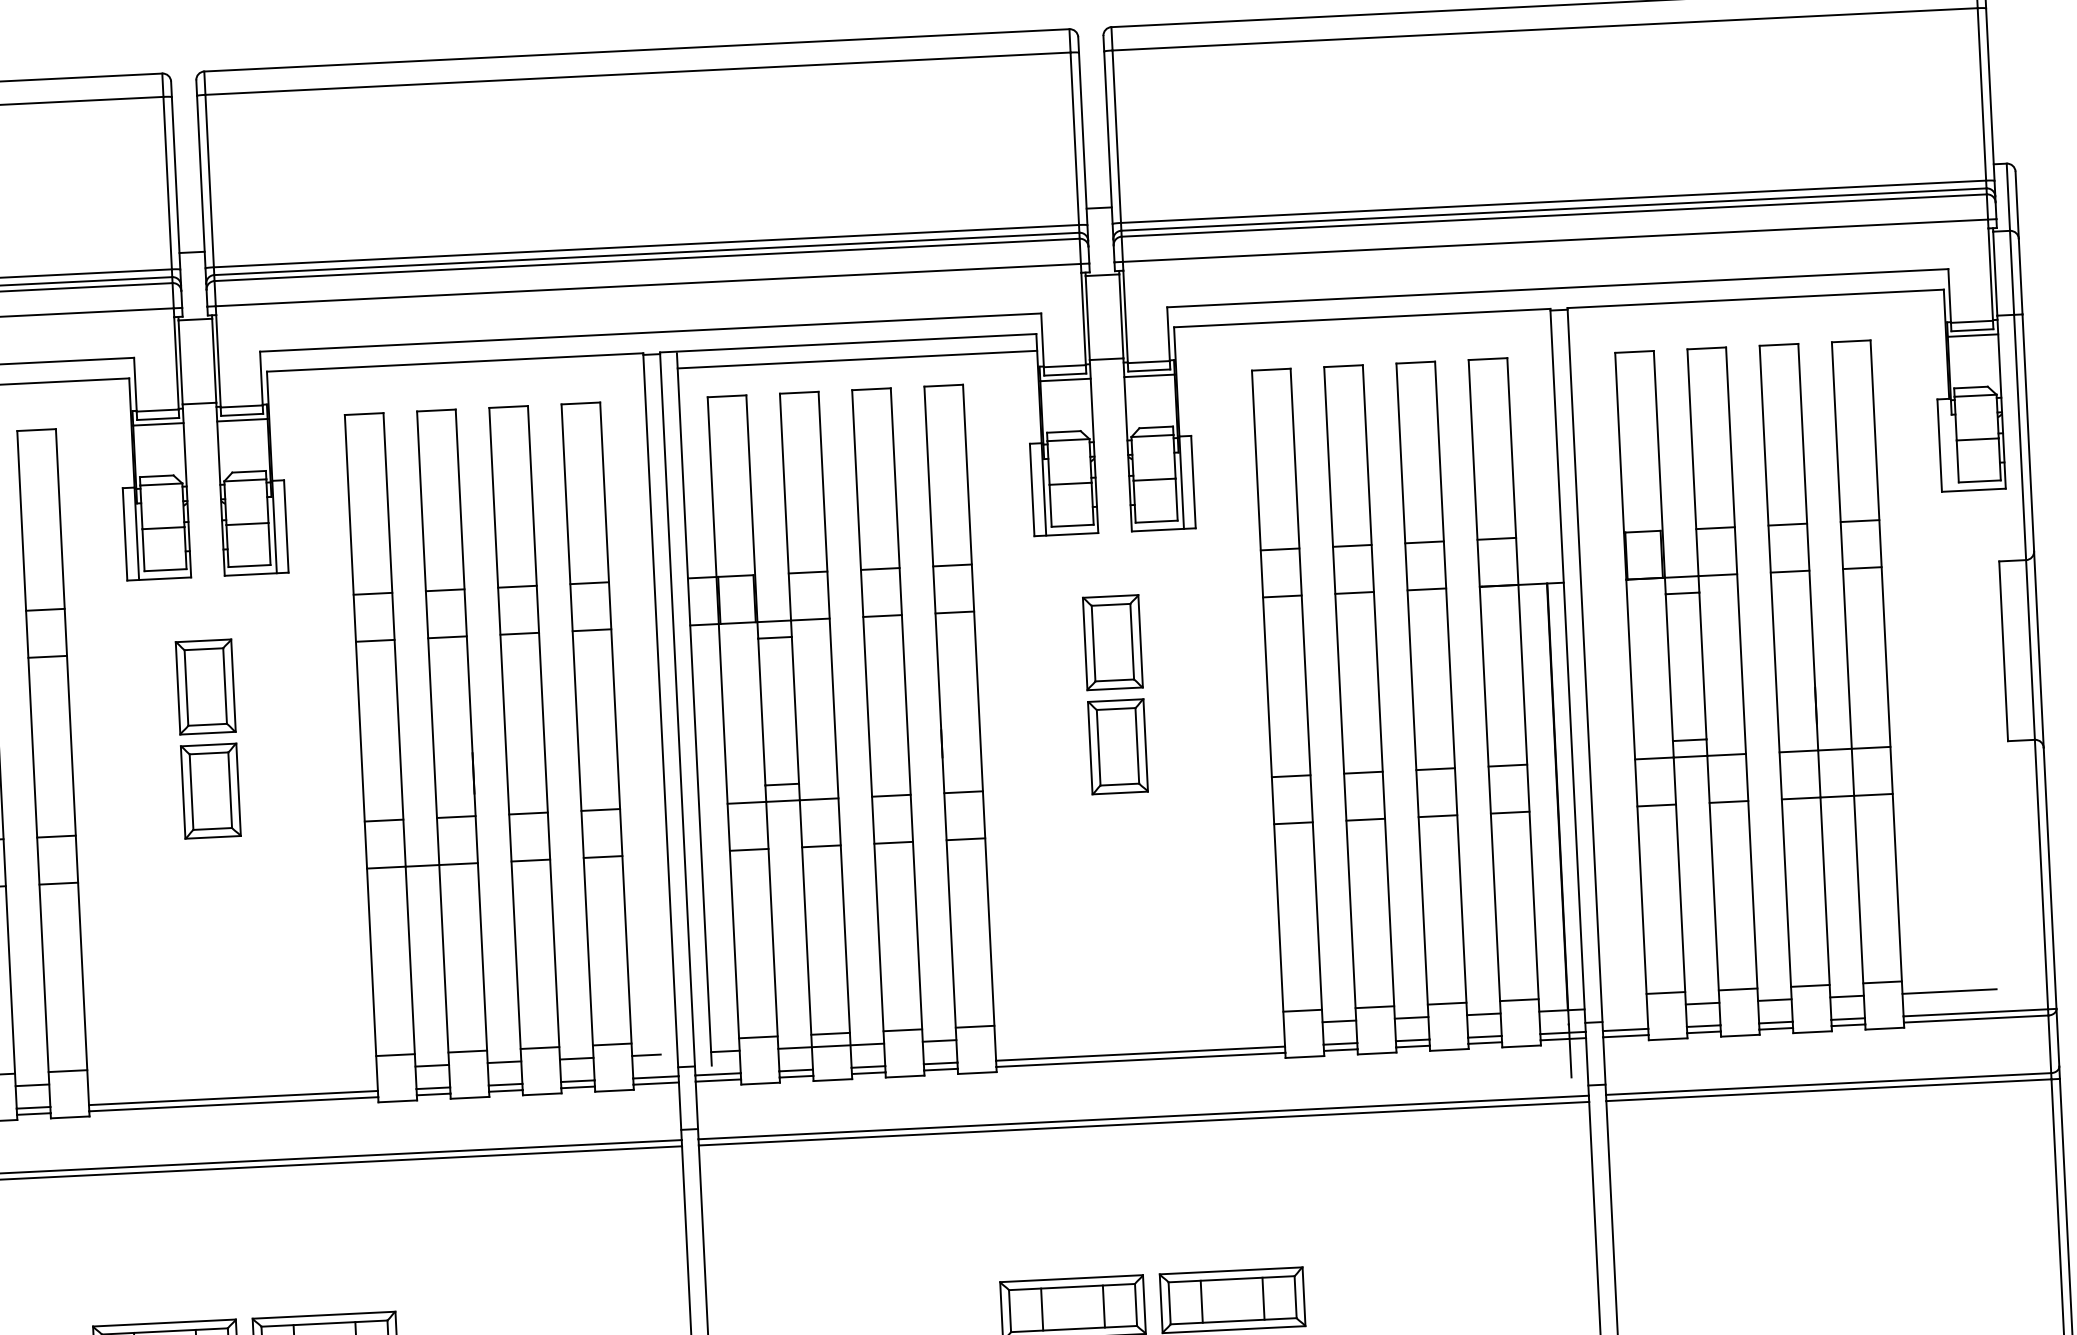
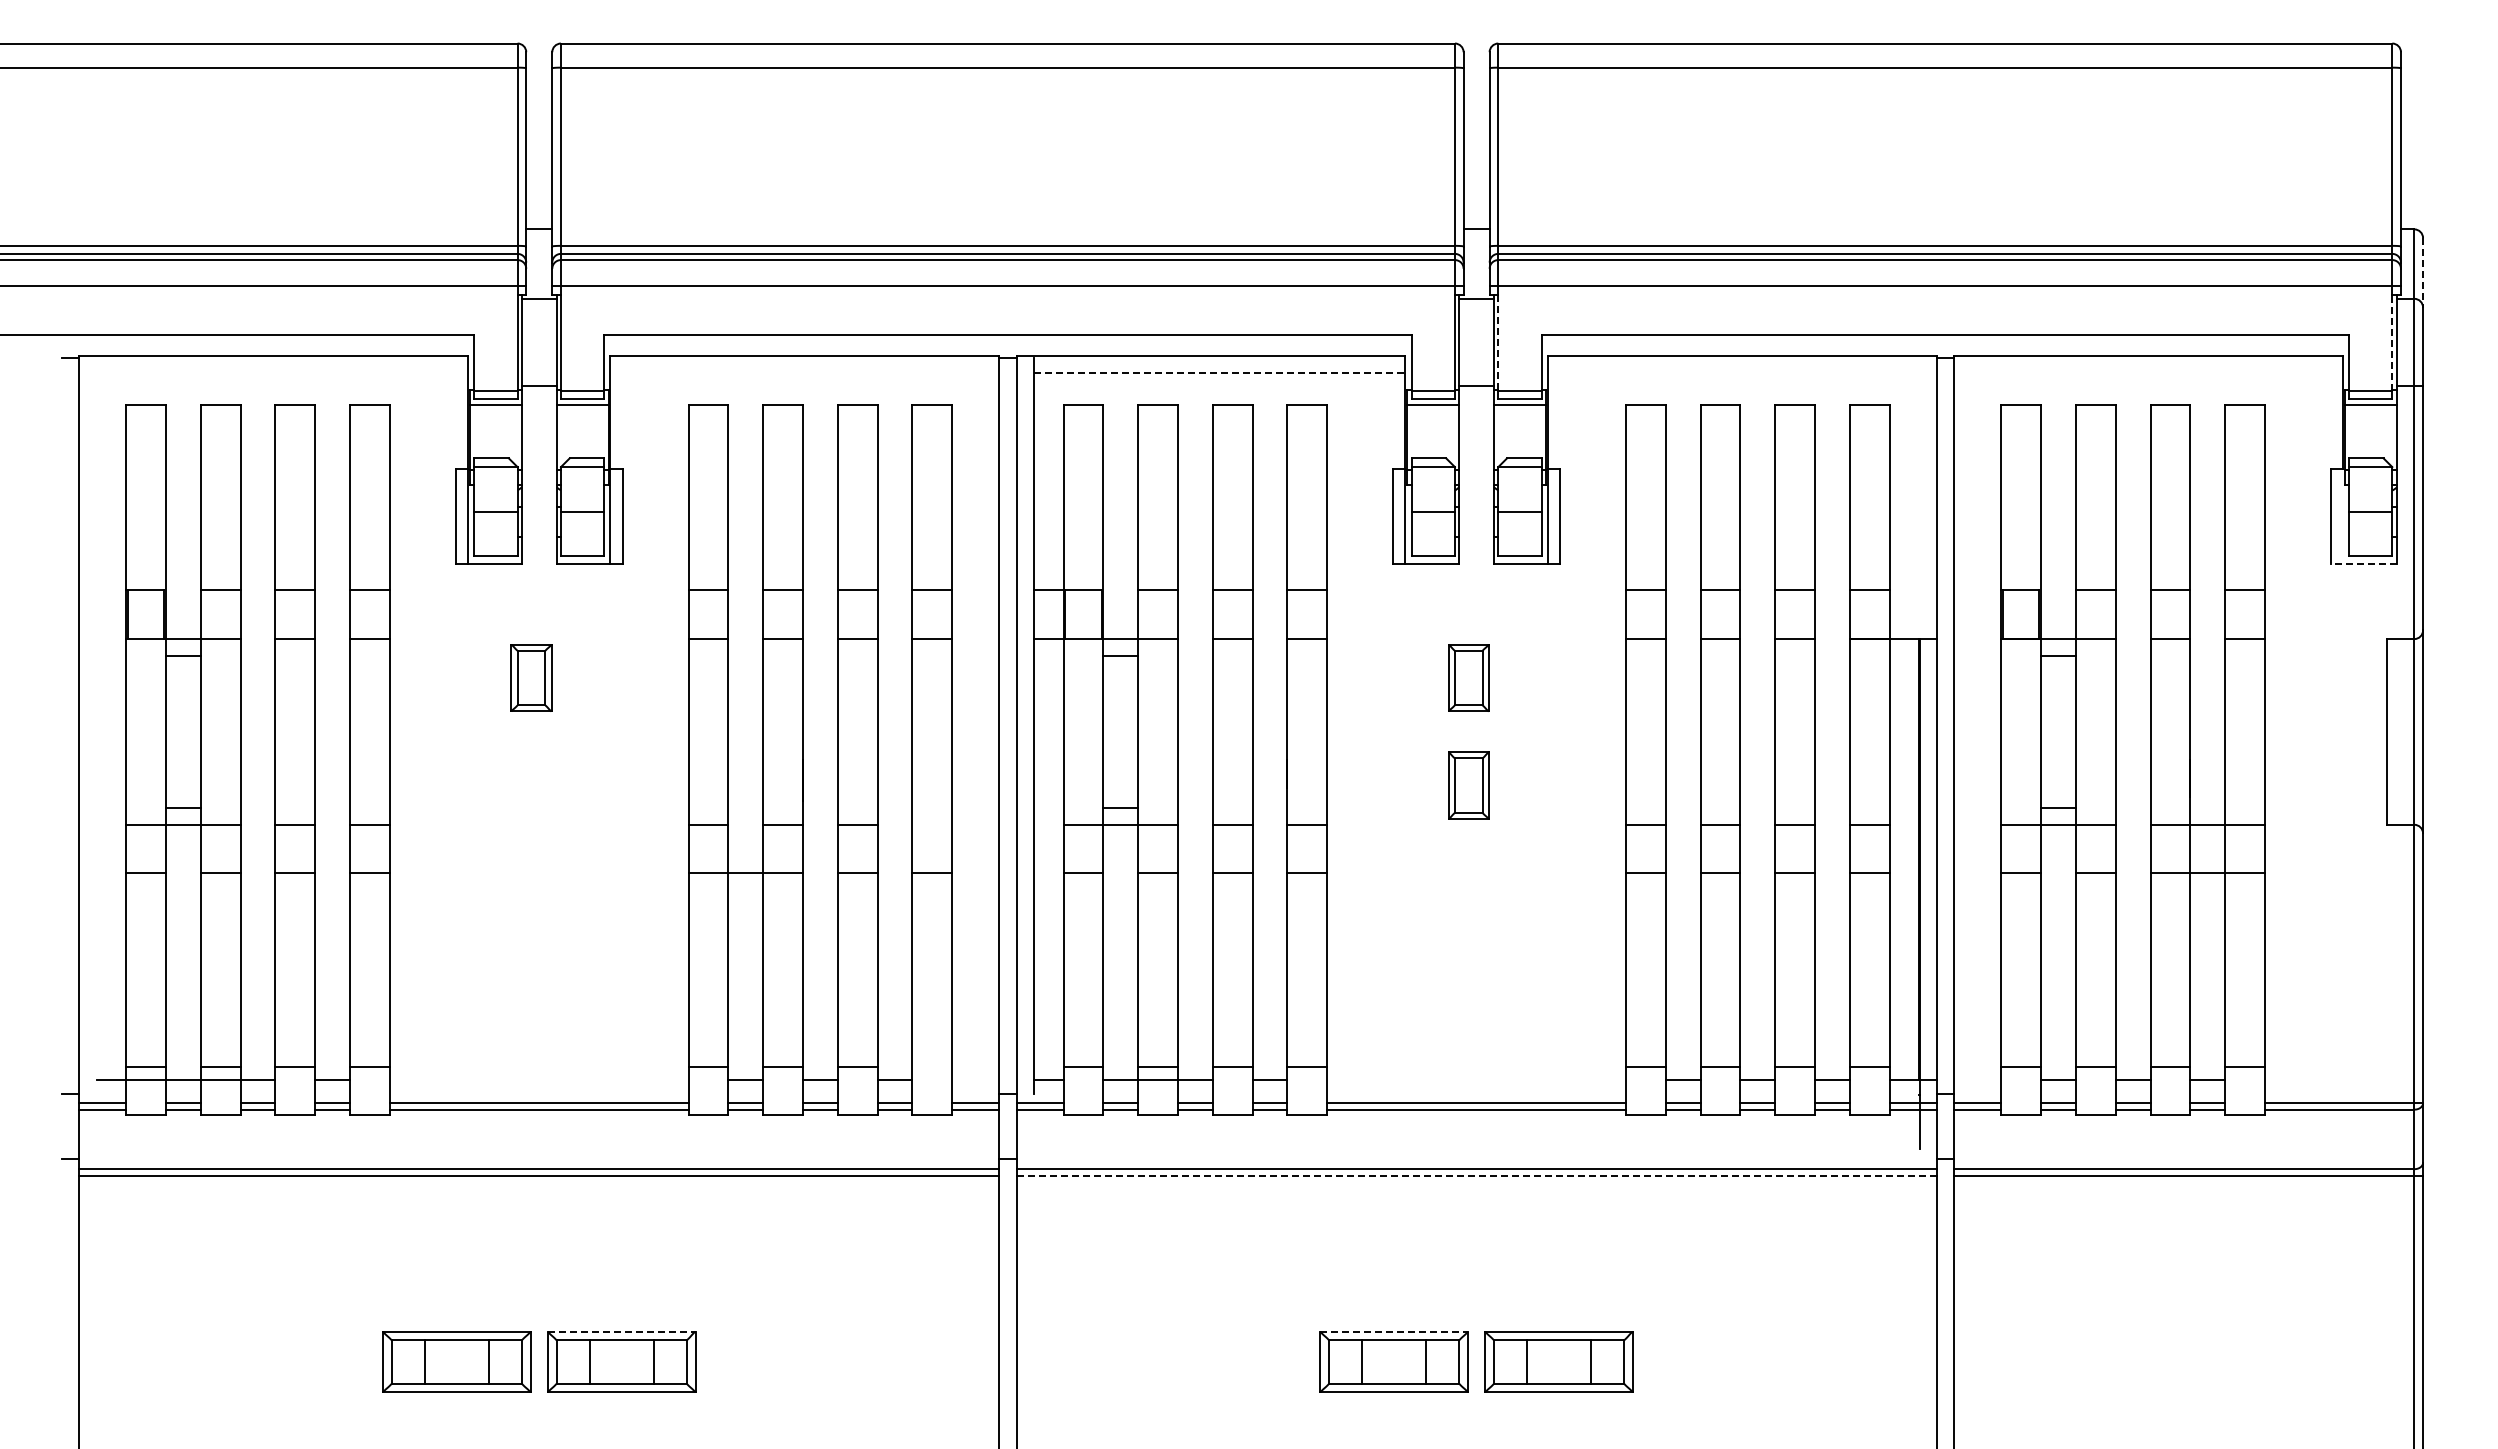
line: (2017, 204) -> (2423, 272), solid -> dashed
line: (1990, 274) -> (2392, 342), solid -> dashed
line: (1125, 316) -> (1498, 342), solid -> dashed
line: (857, 359) -> (1219, 373), solid -> dashed
line: (1974, 490) -> (2364, 564), solid -> dashed
part: (1112, 642) -> (1468, 677), size x0.7
part: (205, 686) -> (531, 677), size x0.7
part: (1117, 746) -> (1468, 785), size x0.7
part: (210, 790) -> (531, 785), removed
line: (600, 809) -> (932, 824), removed
line: (1949, 991) -> (2313, 1079), removed
line: (612, 1044) -> (932, 1067), removed
line: (645, 1054) -> (966, 1079), removed
line: (1143, 1123) -> (1476, 1175), solid -> dashed
line: (1071, 1278) -> (1394, 1331), solid -> dashed
line: (323, 1315) -> (621, 1331), solid -> dashed

